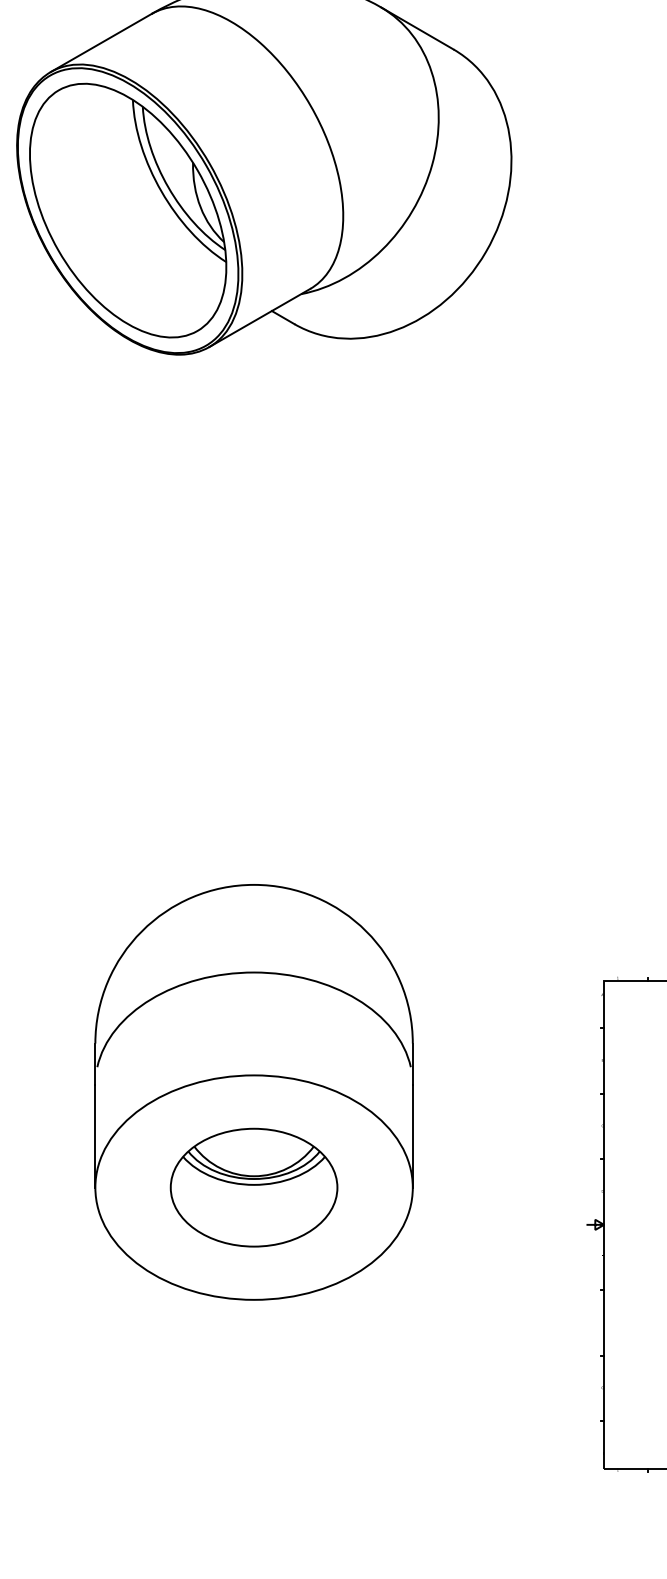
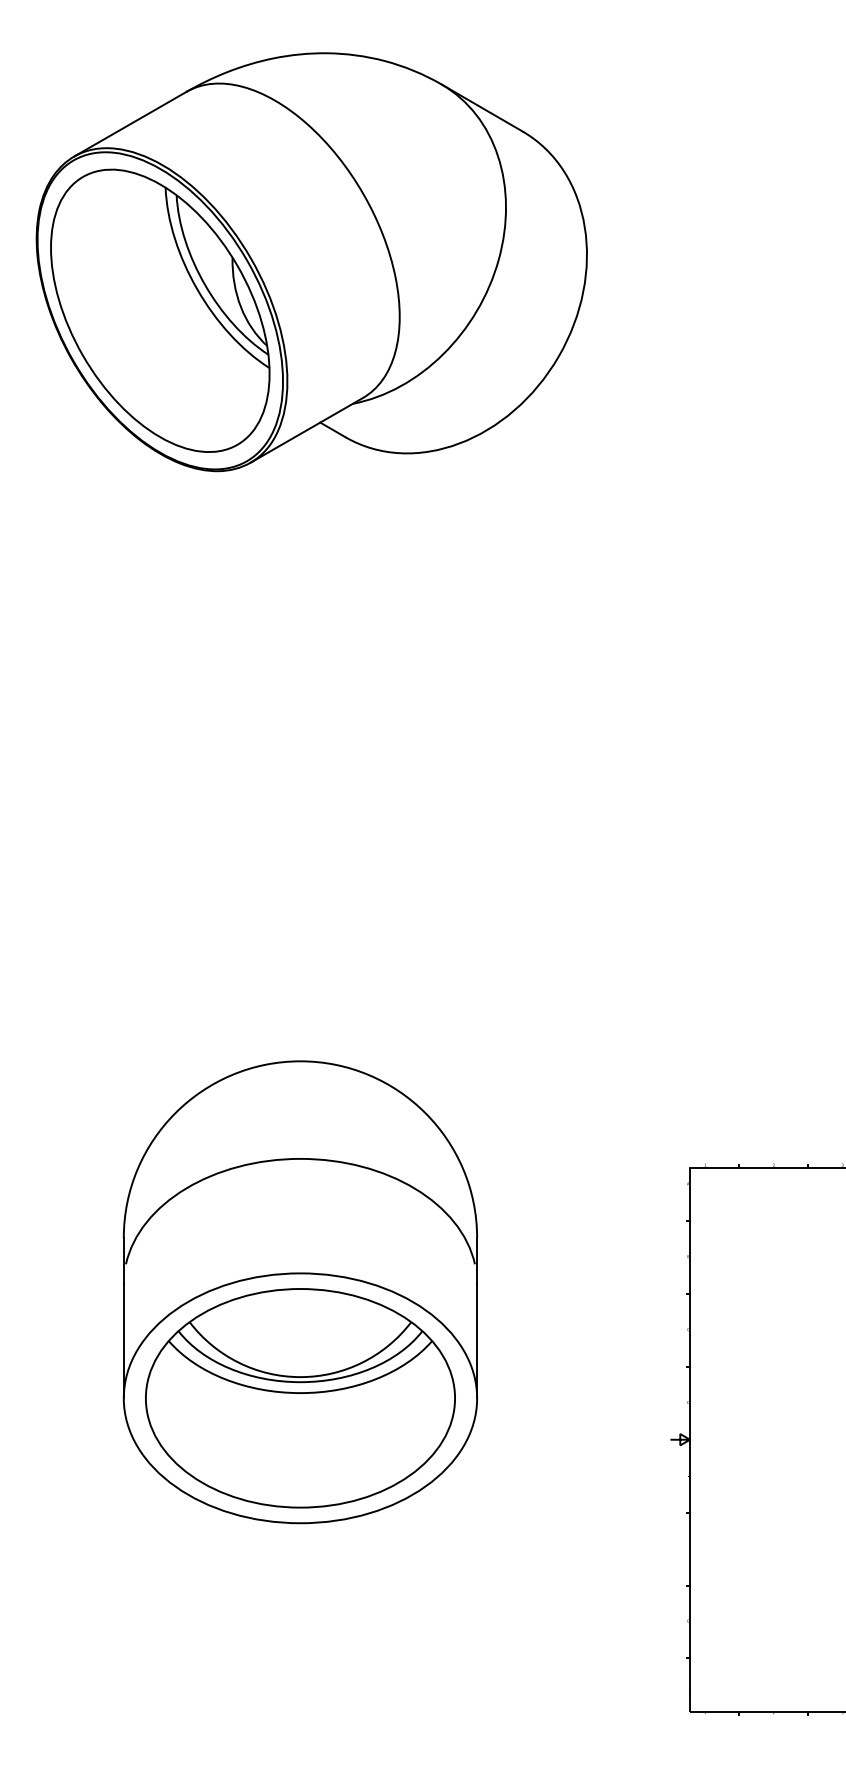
part: (254, 1187) -> (300, 1398), size x1.67

